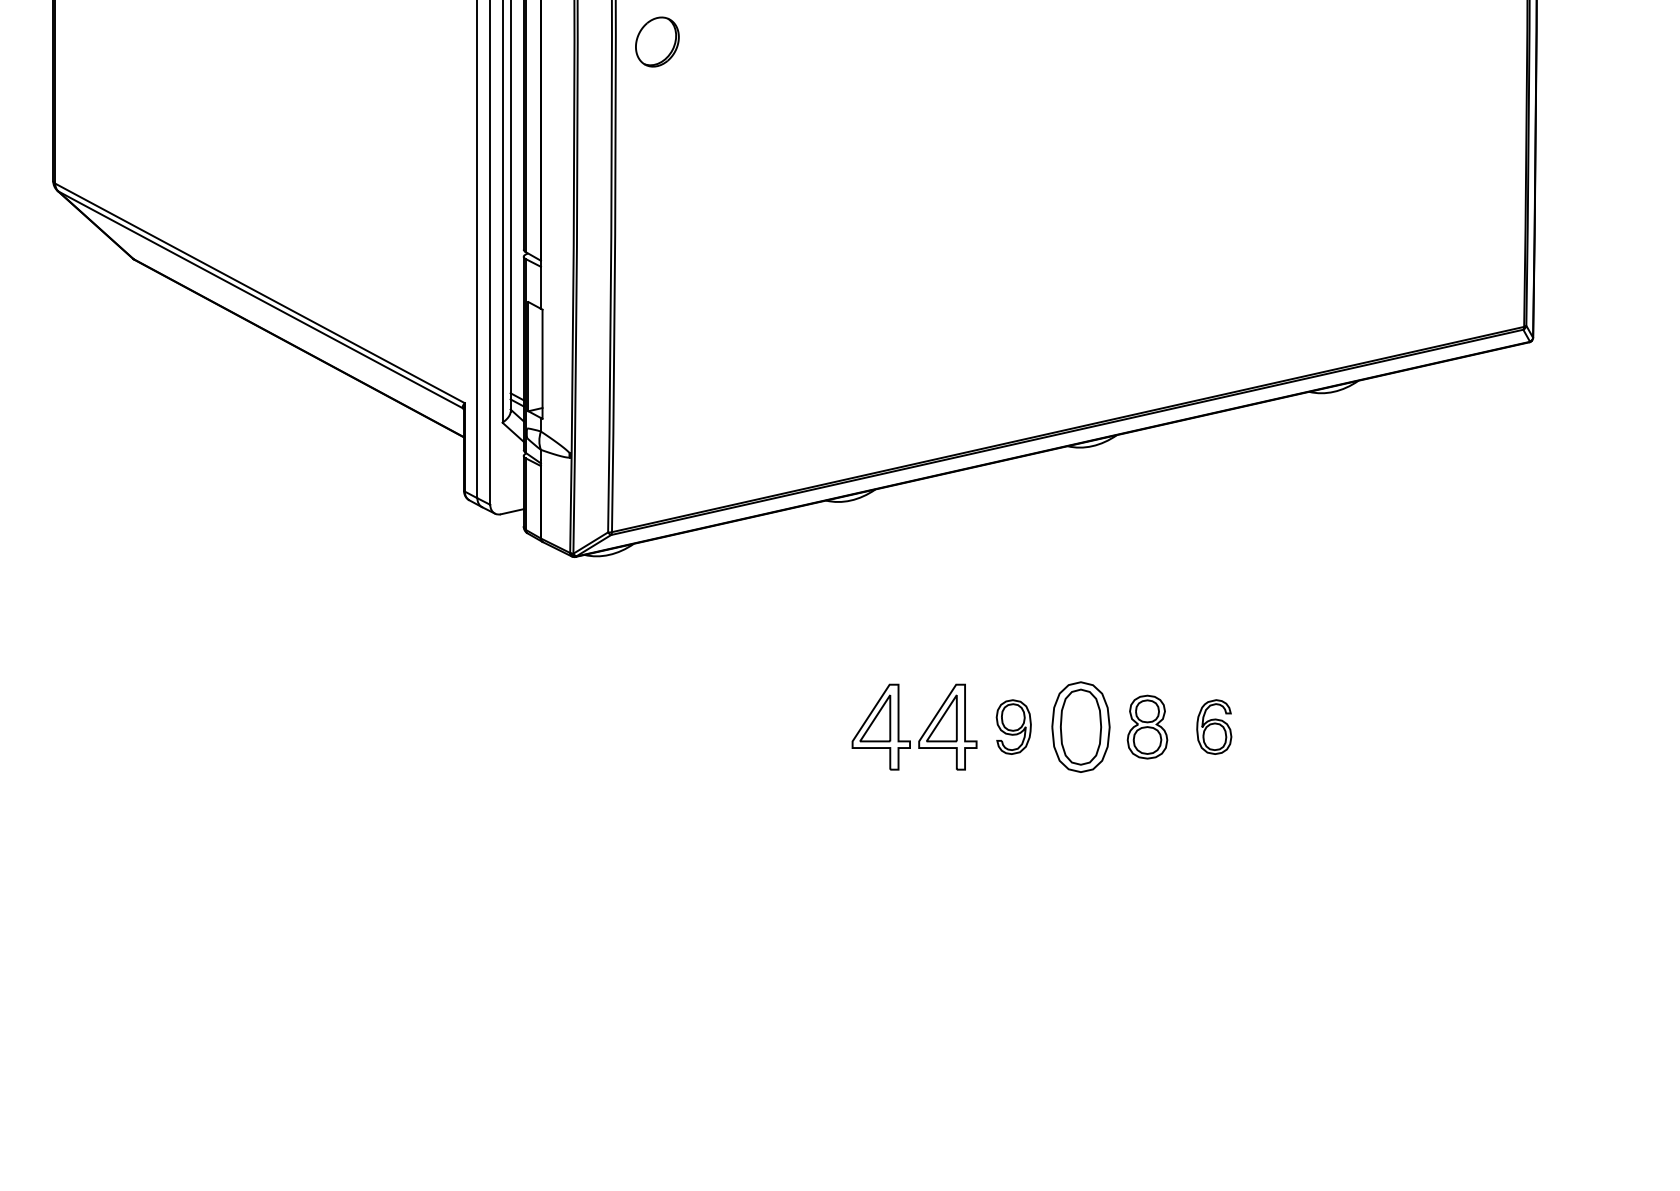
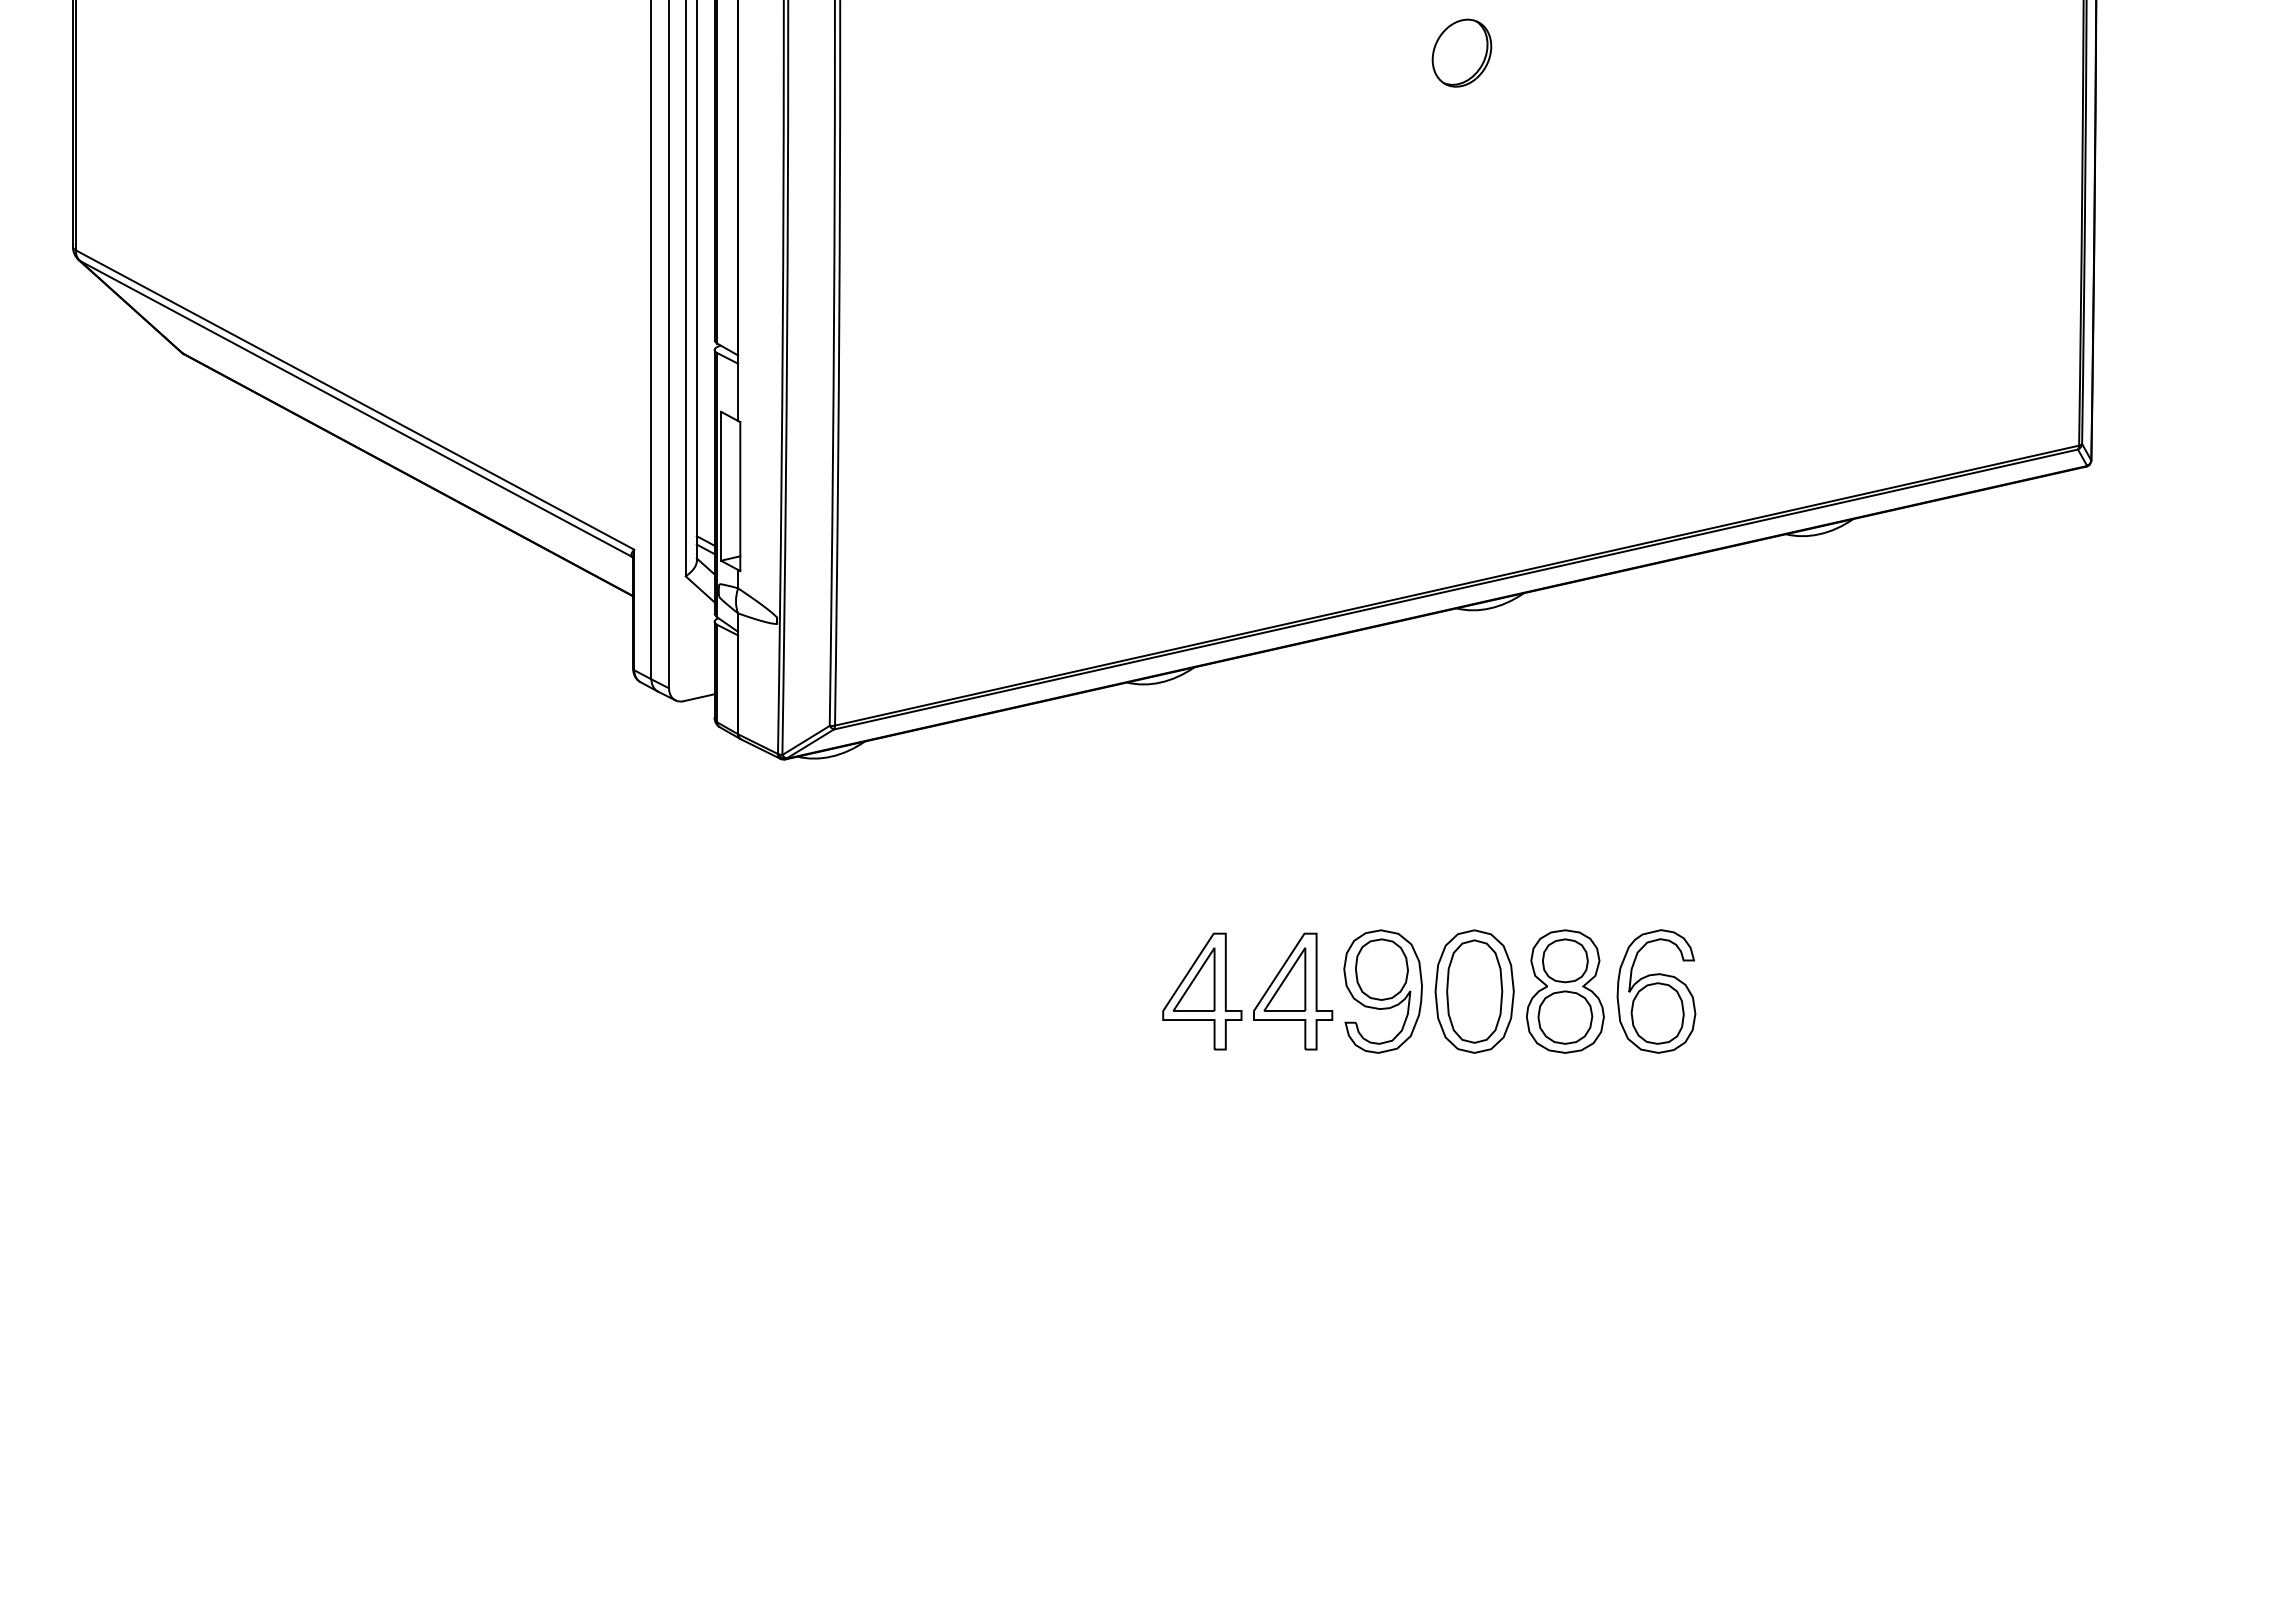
part: (657, 41) -> (1461, 52), moved
part: (1013, 727) -> (1382, 991), size x1.67
part: (1147, 727) -> (1565, 991), size x1.43
part: (1214, 727) -> (1656, 991), size x1.67

